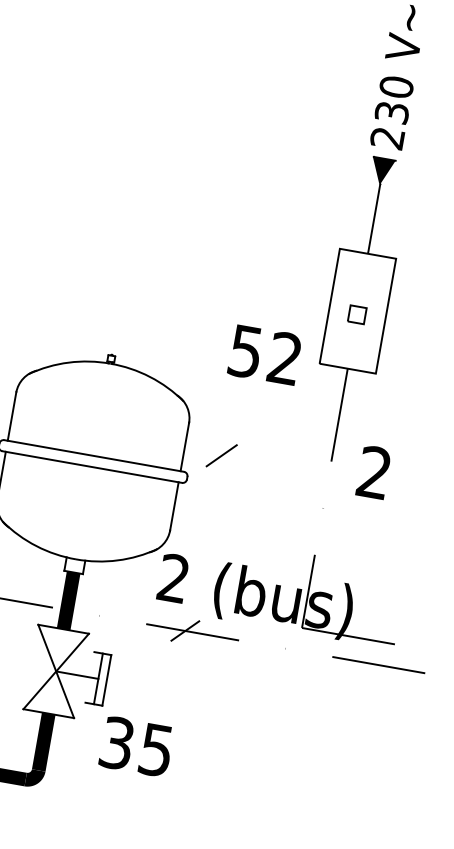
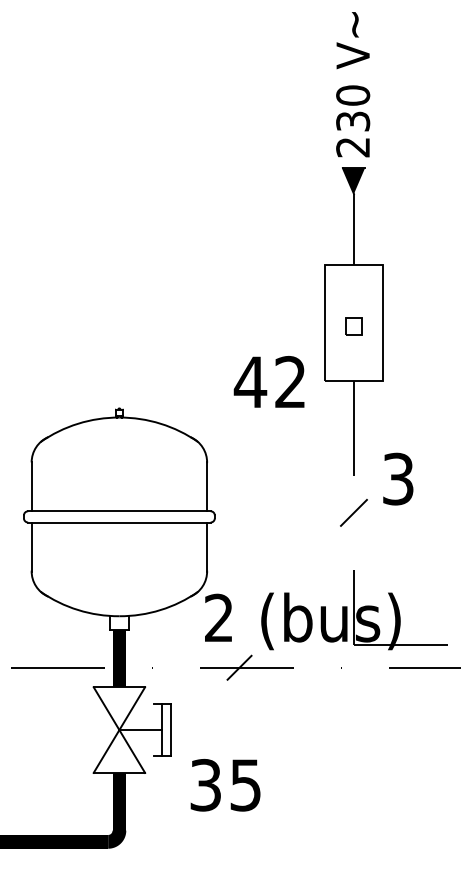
text: (245, 351) -> (250, 382), 52 -> 42
line: (221, 455) -> (353, 512), moved
text: (374, 473) -> (398, 479), 2 -> 3
text: (136, 746) -> (225, 785), moved

